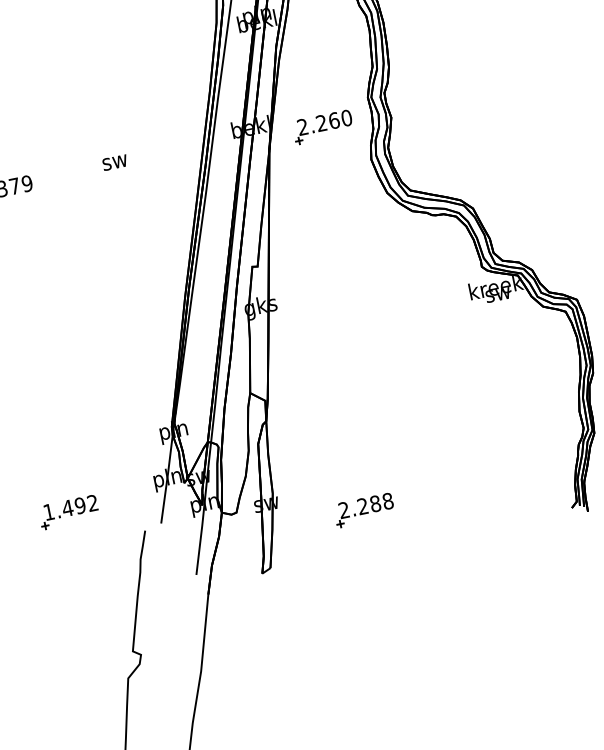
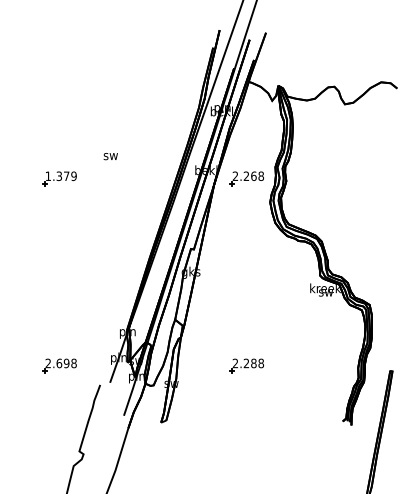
text: (346, 116) -> (261, 175), 2.260 -> 2.268
text: (114, 162) -> (110, 156), moved
text: (69, 507) -> (60, 363), 1.492 -> 2.698
part: (363, 509) -> (246, 365), moved

